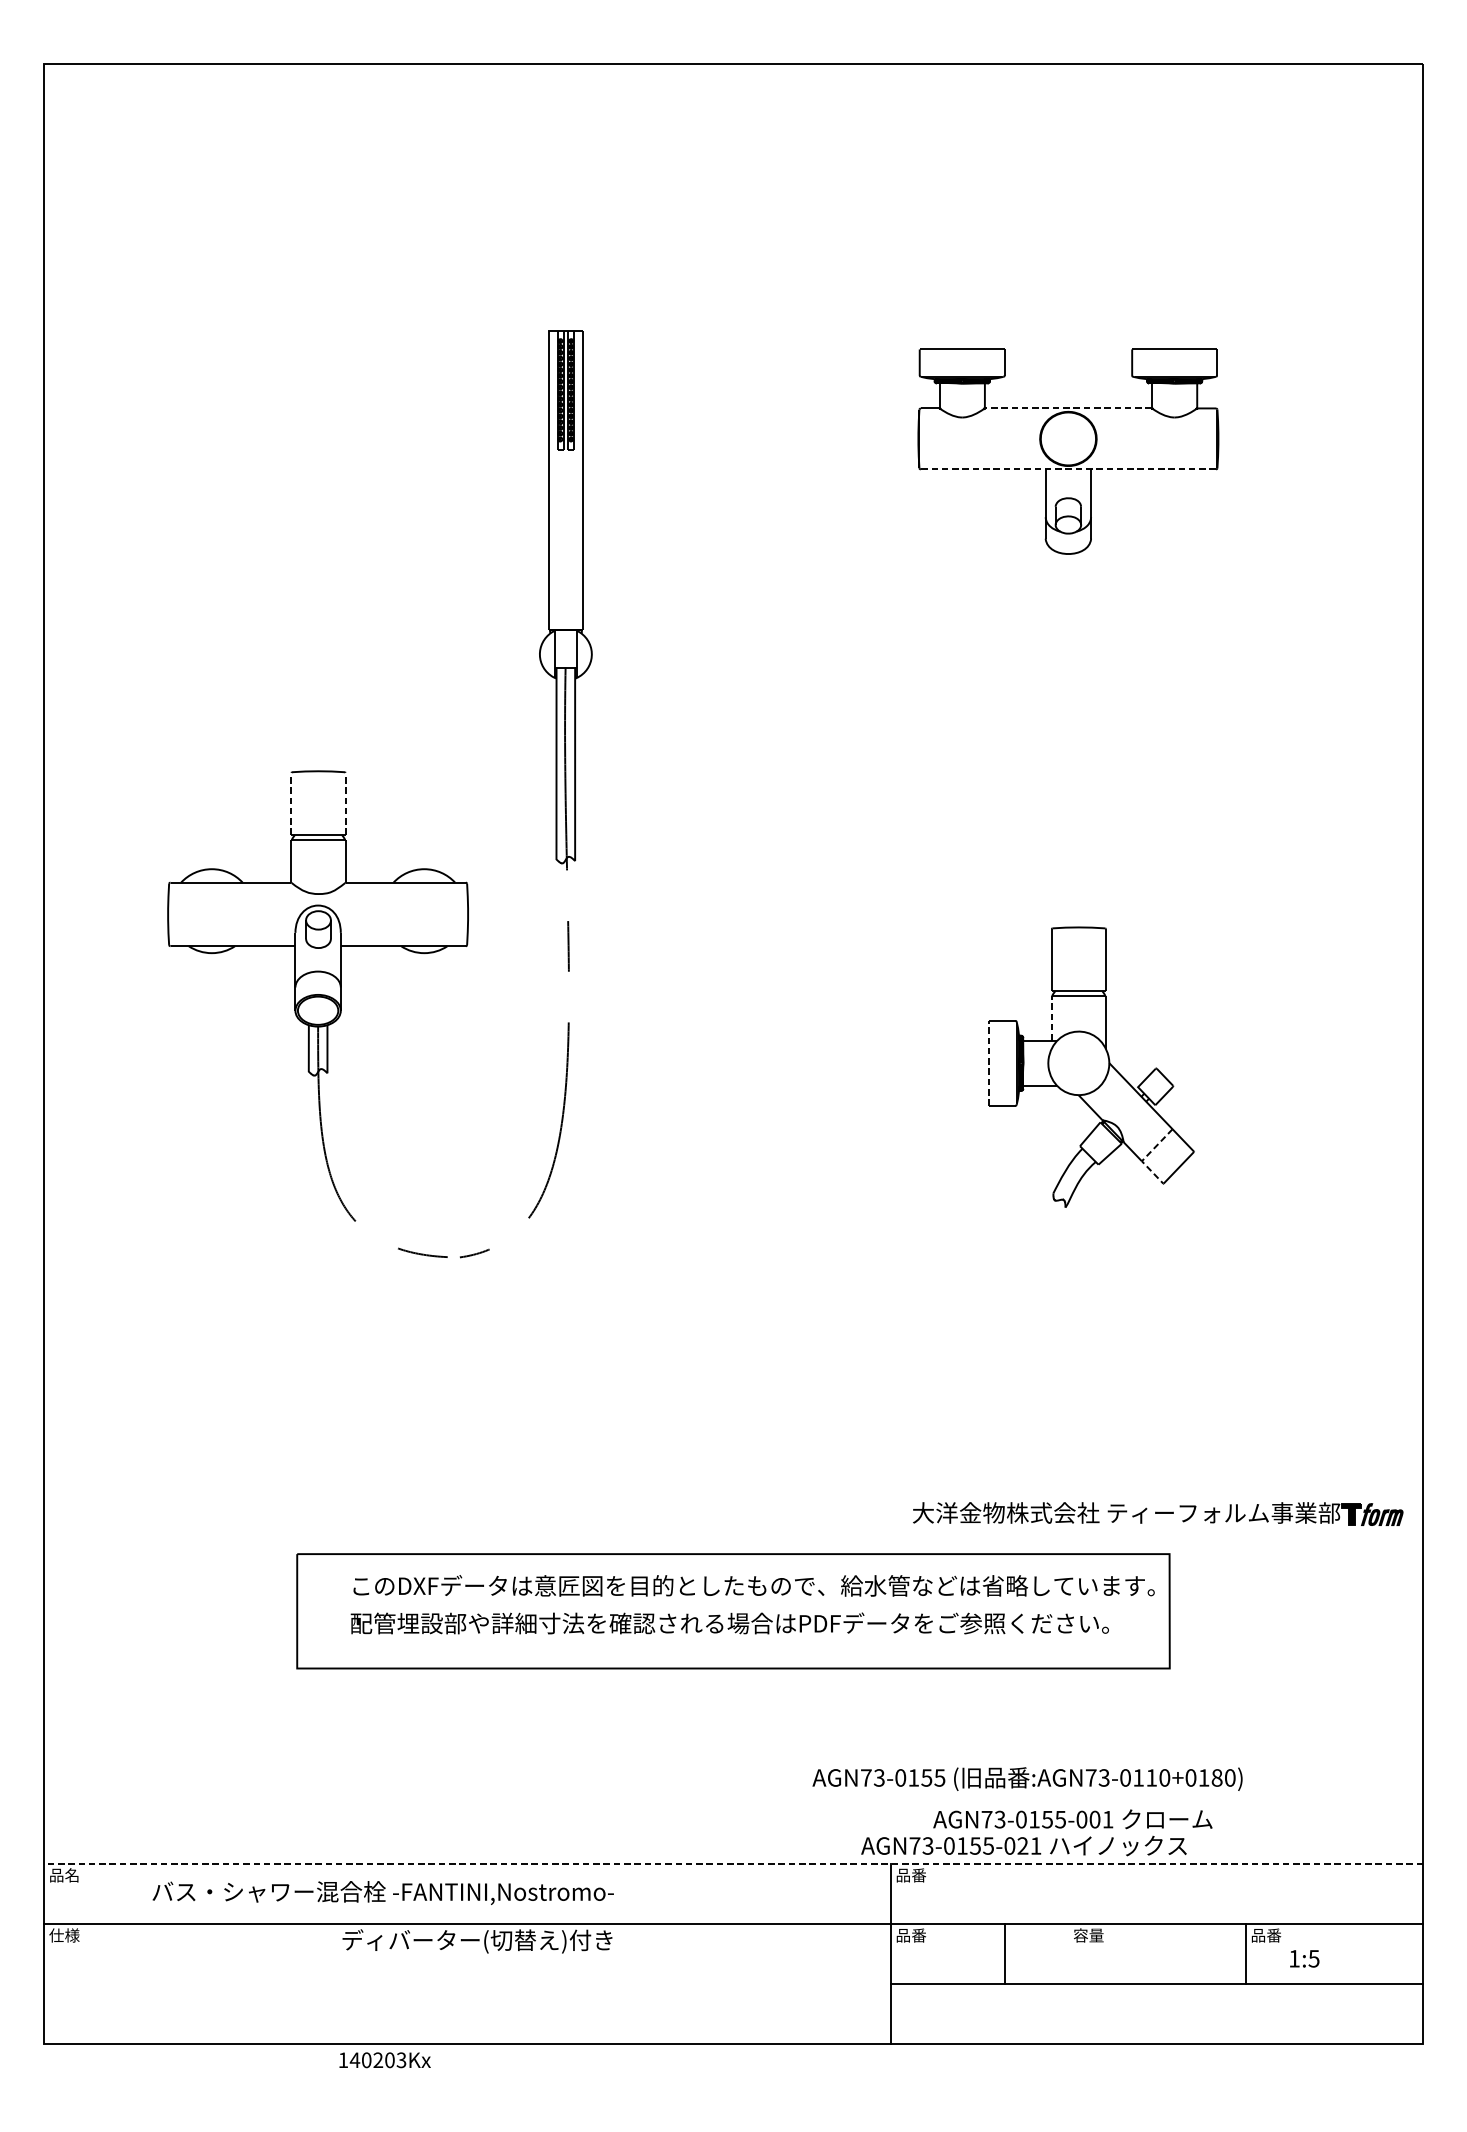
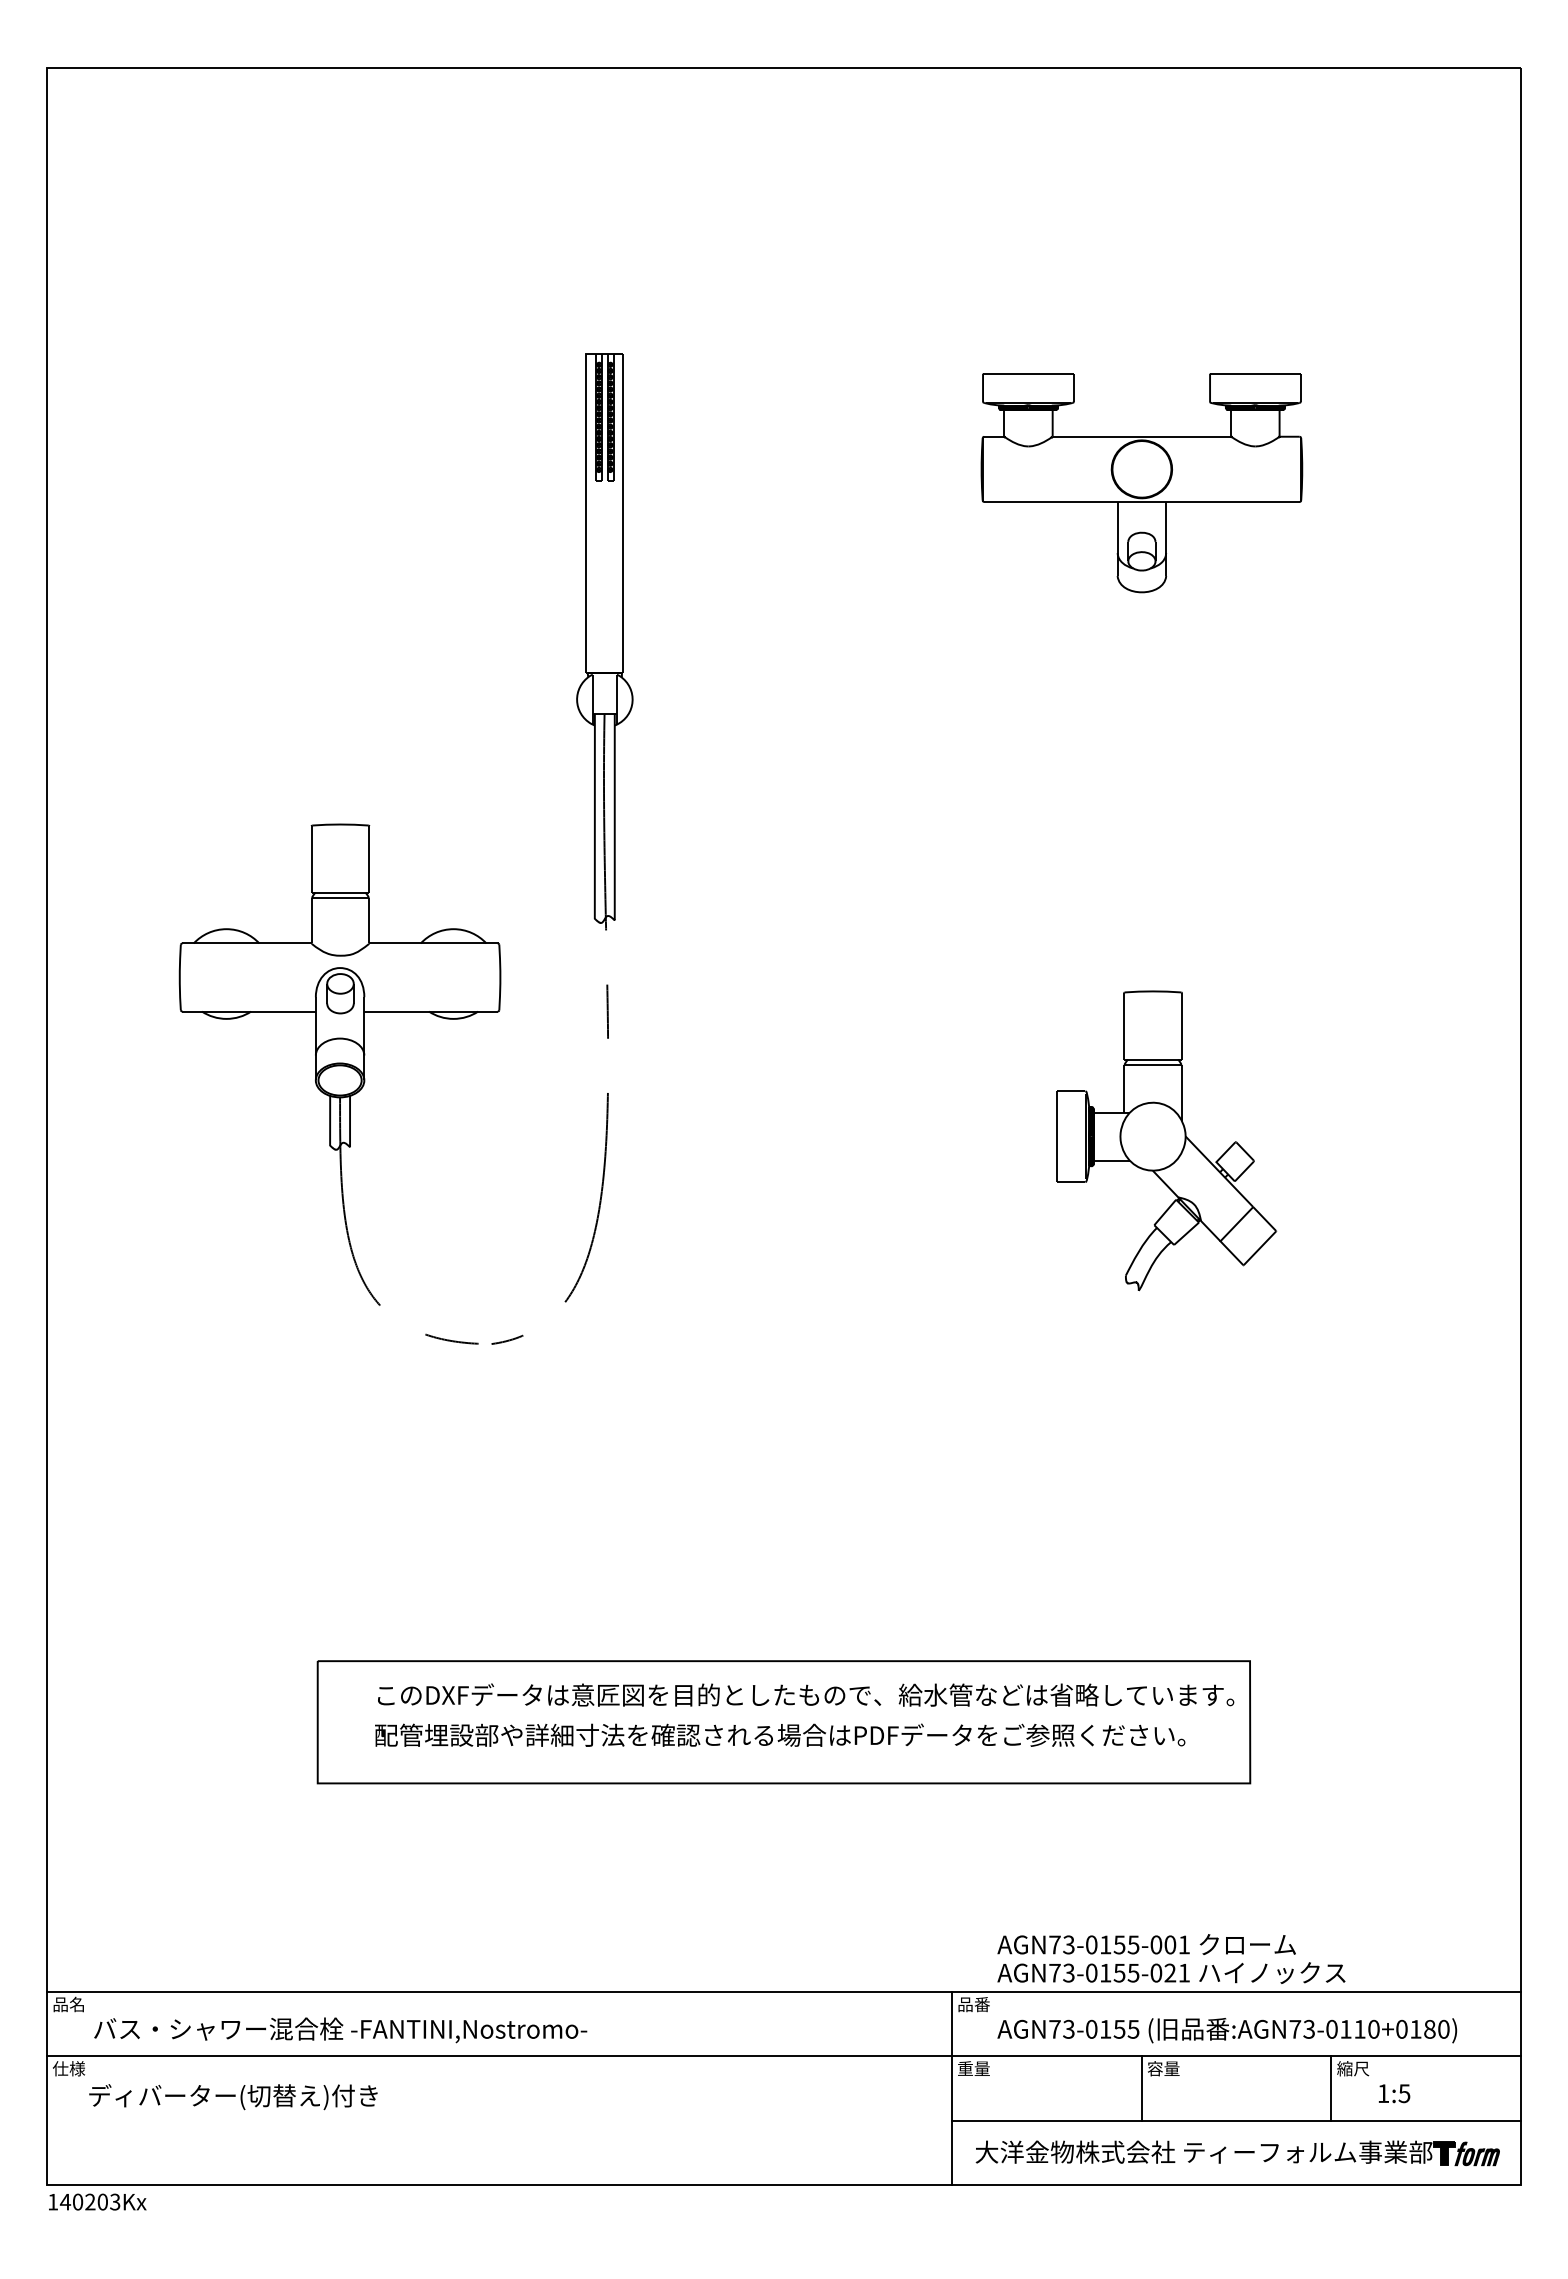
line: (1068, 408) -> (1141, 436), dashed -> solid
line: (1068, 469) -> (1141, 501), dashed -> solid
line: (291, 803) -> (311, 858), dashed -> solid
line: (345, 803) -> (369, 858), dashed -> solid
line: (1052, 1018) -> (1124, 1088), dashed -> solid
line: (989, 1063) -> (1057, 1136), dashed -> solid
line: (1145, 1157) -> (1224, 1237), dashed -> solid
part: (1157, 1514) -> (1237, 2153), moved
text: (1027, 1779) -> (1227, 2030), moved
text: (1024, 1845) -> (1171, 1972), moved
line: (733, 1864) -> (783, 1992), dashed -> solid
text: (383, 1893) -> (340, 2030), moved
text: (910, 1935) -> (973, 2068), 品番 -> 重量
text: (1266, 1935) -> (1353, 2068), 品番 -> 縮尺
text: (477, 1941) -> (233, 2097), moved
line: (1005, 1953) -> (1141, 2088), moved
text: (384, 2059) -> (97, 2201), moved

